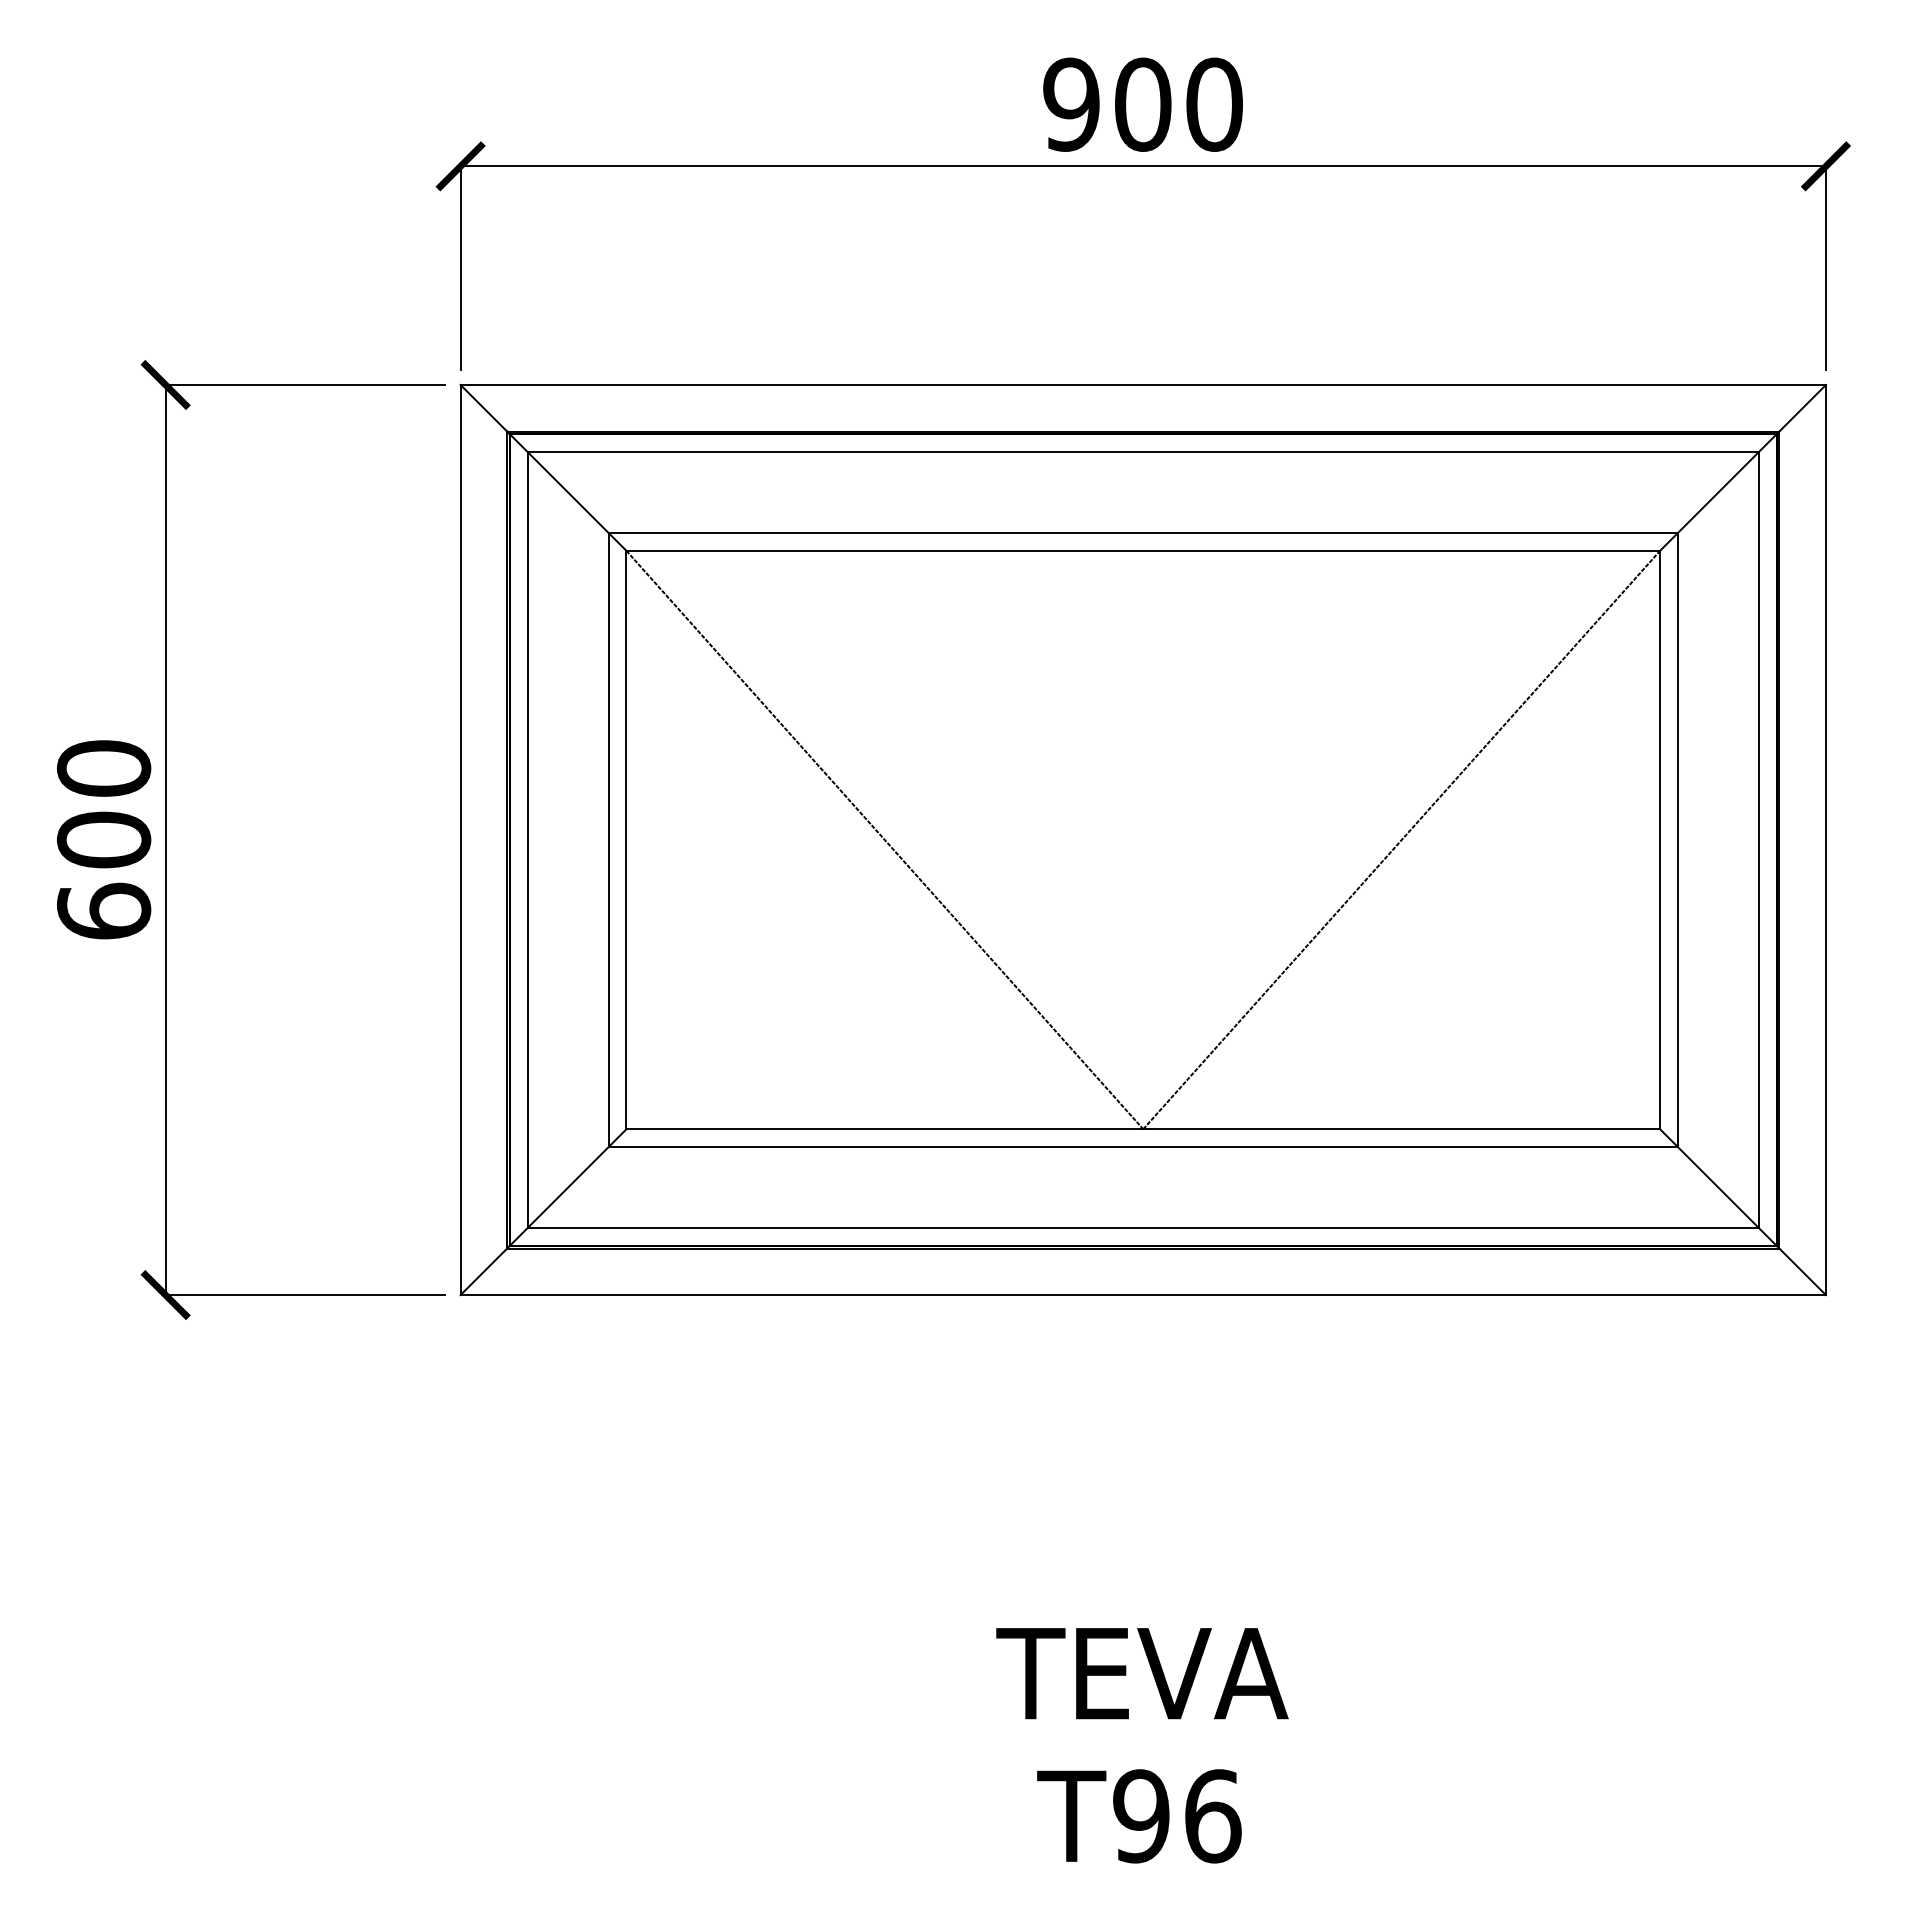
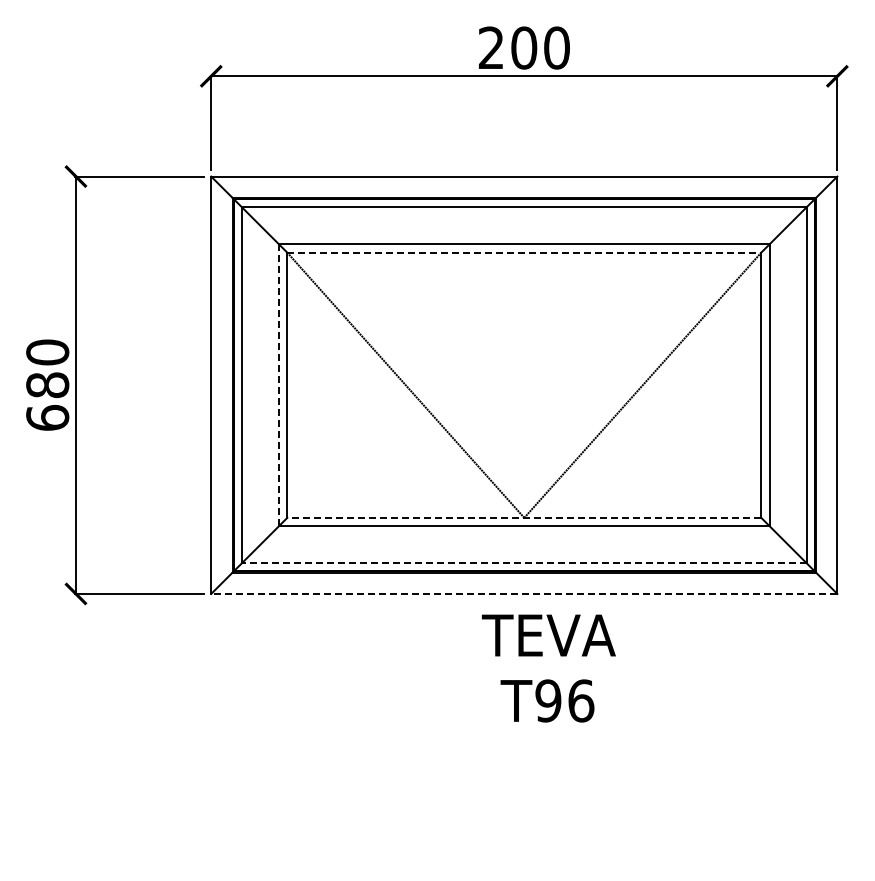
text: (1071, 103) -> (491, 47), 900 -> 200
line: (1143, 550) -> (524, 252), solid -> dashed
text: (103, 840) -> (47, 385), 600 -> 680
line: (609, 840) -> (279, 385), solid -> dashed
line: (1141, 1128) -> (523, 517), solid -> dashed
line: (1141, 1228) -> (523, 563), solid -> dashed
line: (1141, 1294) -> (523, 593), solid -> dashed
text: (1141, 1745) -> (548, 668), moved

